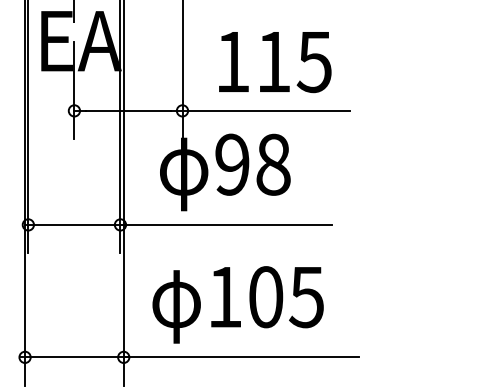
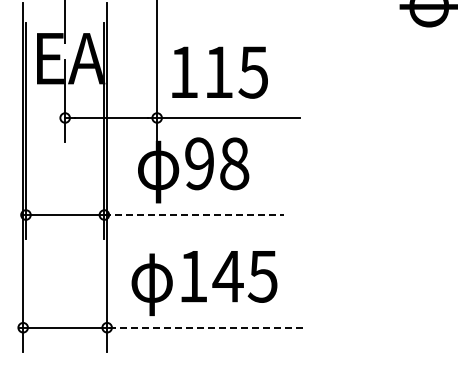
text: (274, 62) -> (219, 72), moved
line: (226, 225) -> (194, 215), solid -> dashed
text: (265, 297) -> (227, 276), 105 -> 145
line: (242, 357) -> (208, 327), solid -> dashed

